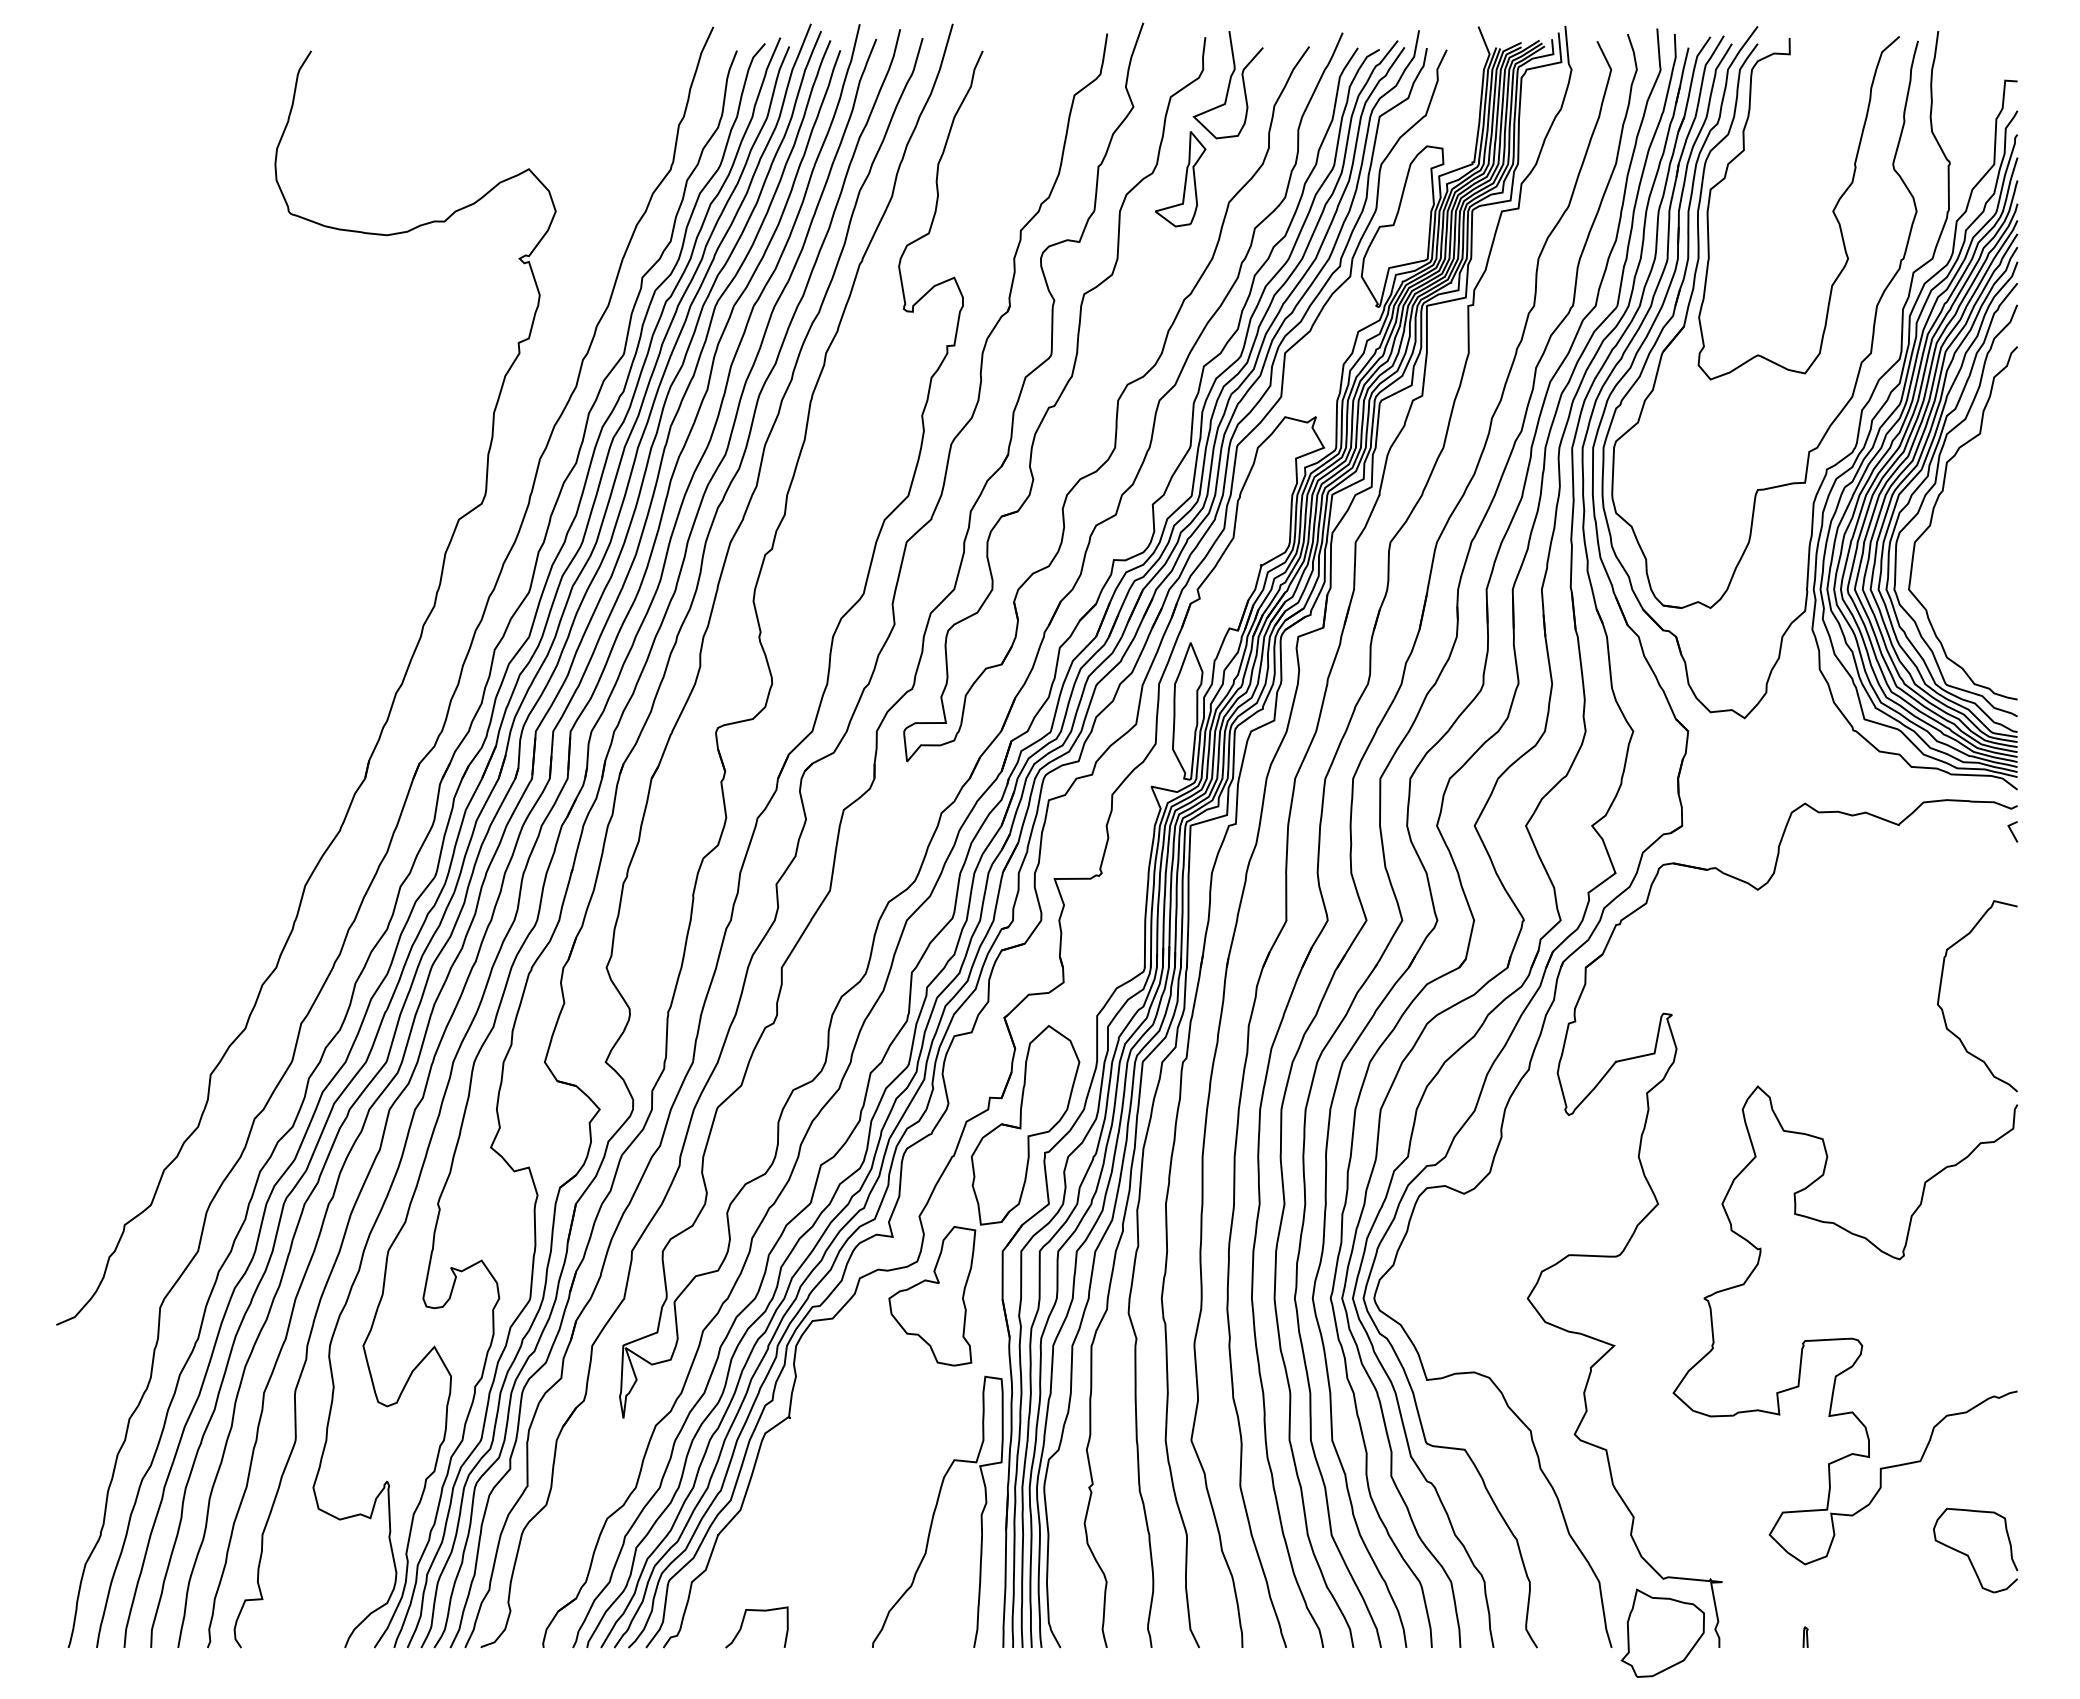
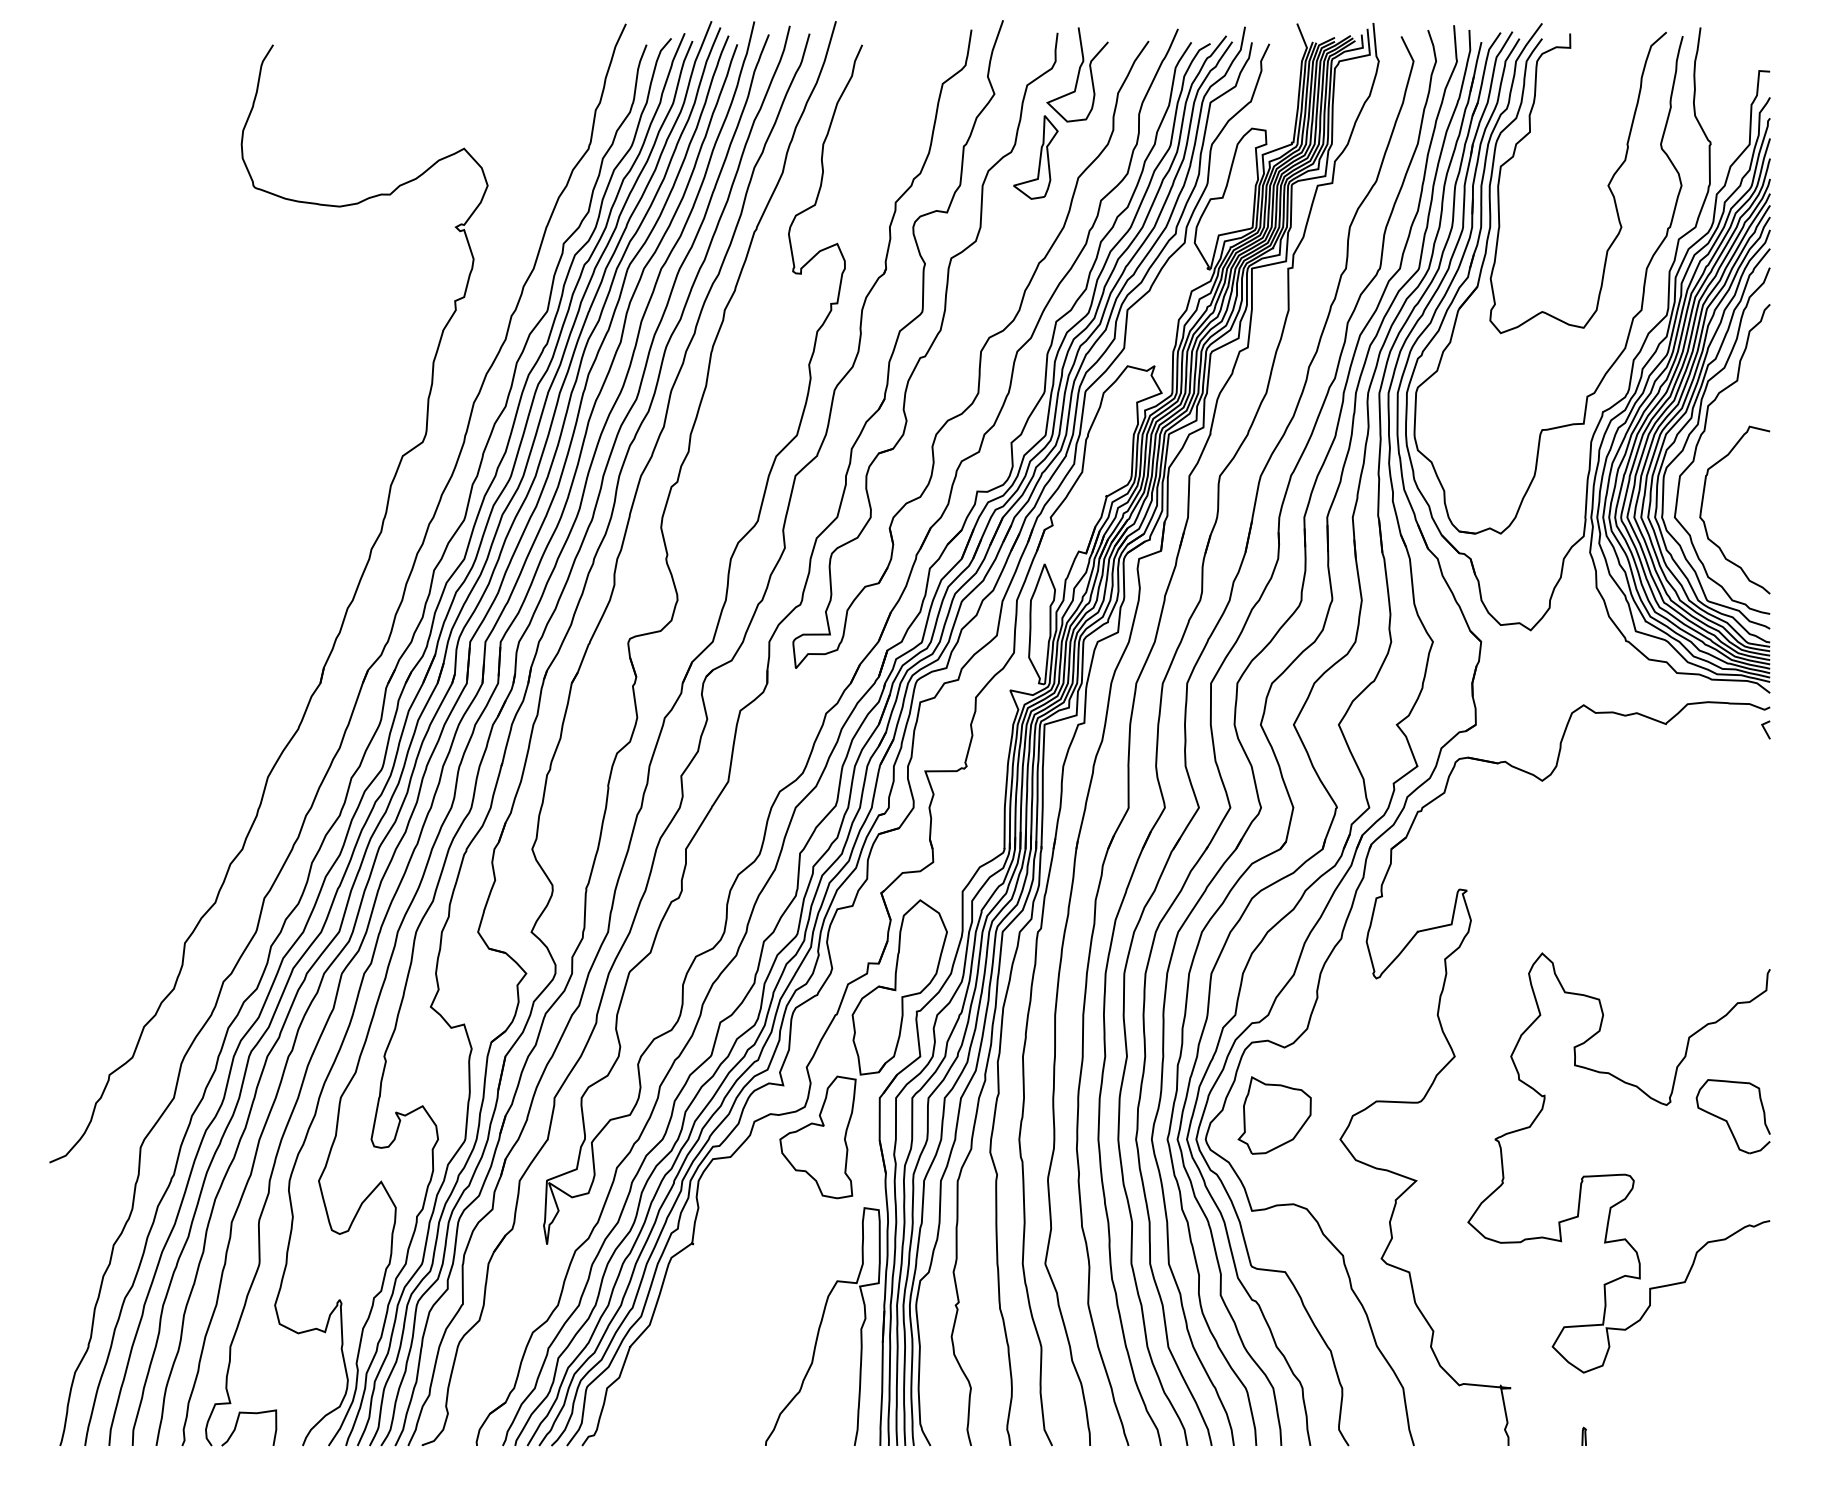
curve: (1943, 1010) -> (1705, 522), moved
part: (1968, 1554) -> (1727, 1120), moved
curve: (743, 1623) -> (237, 1424), moved
part: (1662, 1632) -> (1274, 1114), moved

